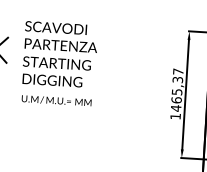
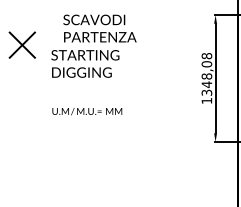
text: (60, 36) -> (99, 28), moved
text: (176, 90) -> (206, 74), 1465,37 -> 1348,08
text: (56, 100) -> (87, 111), moved

